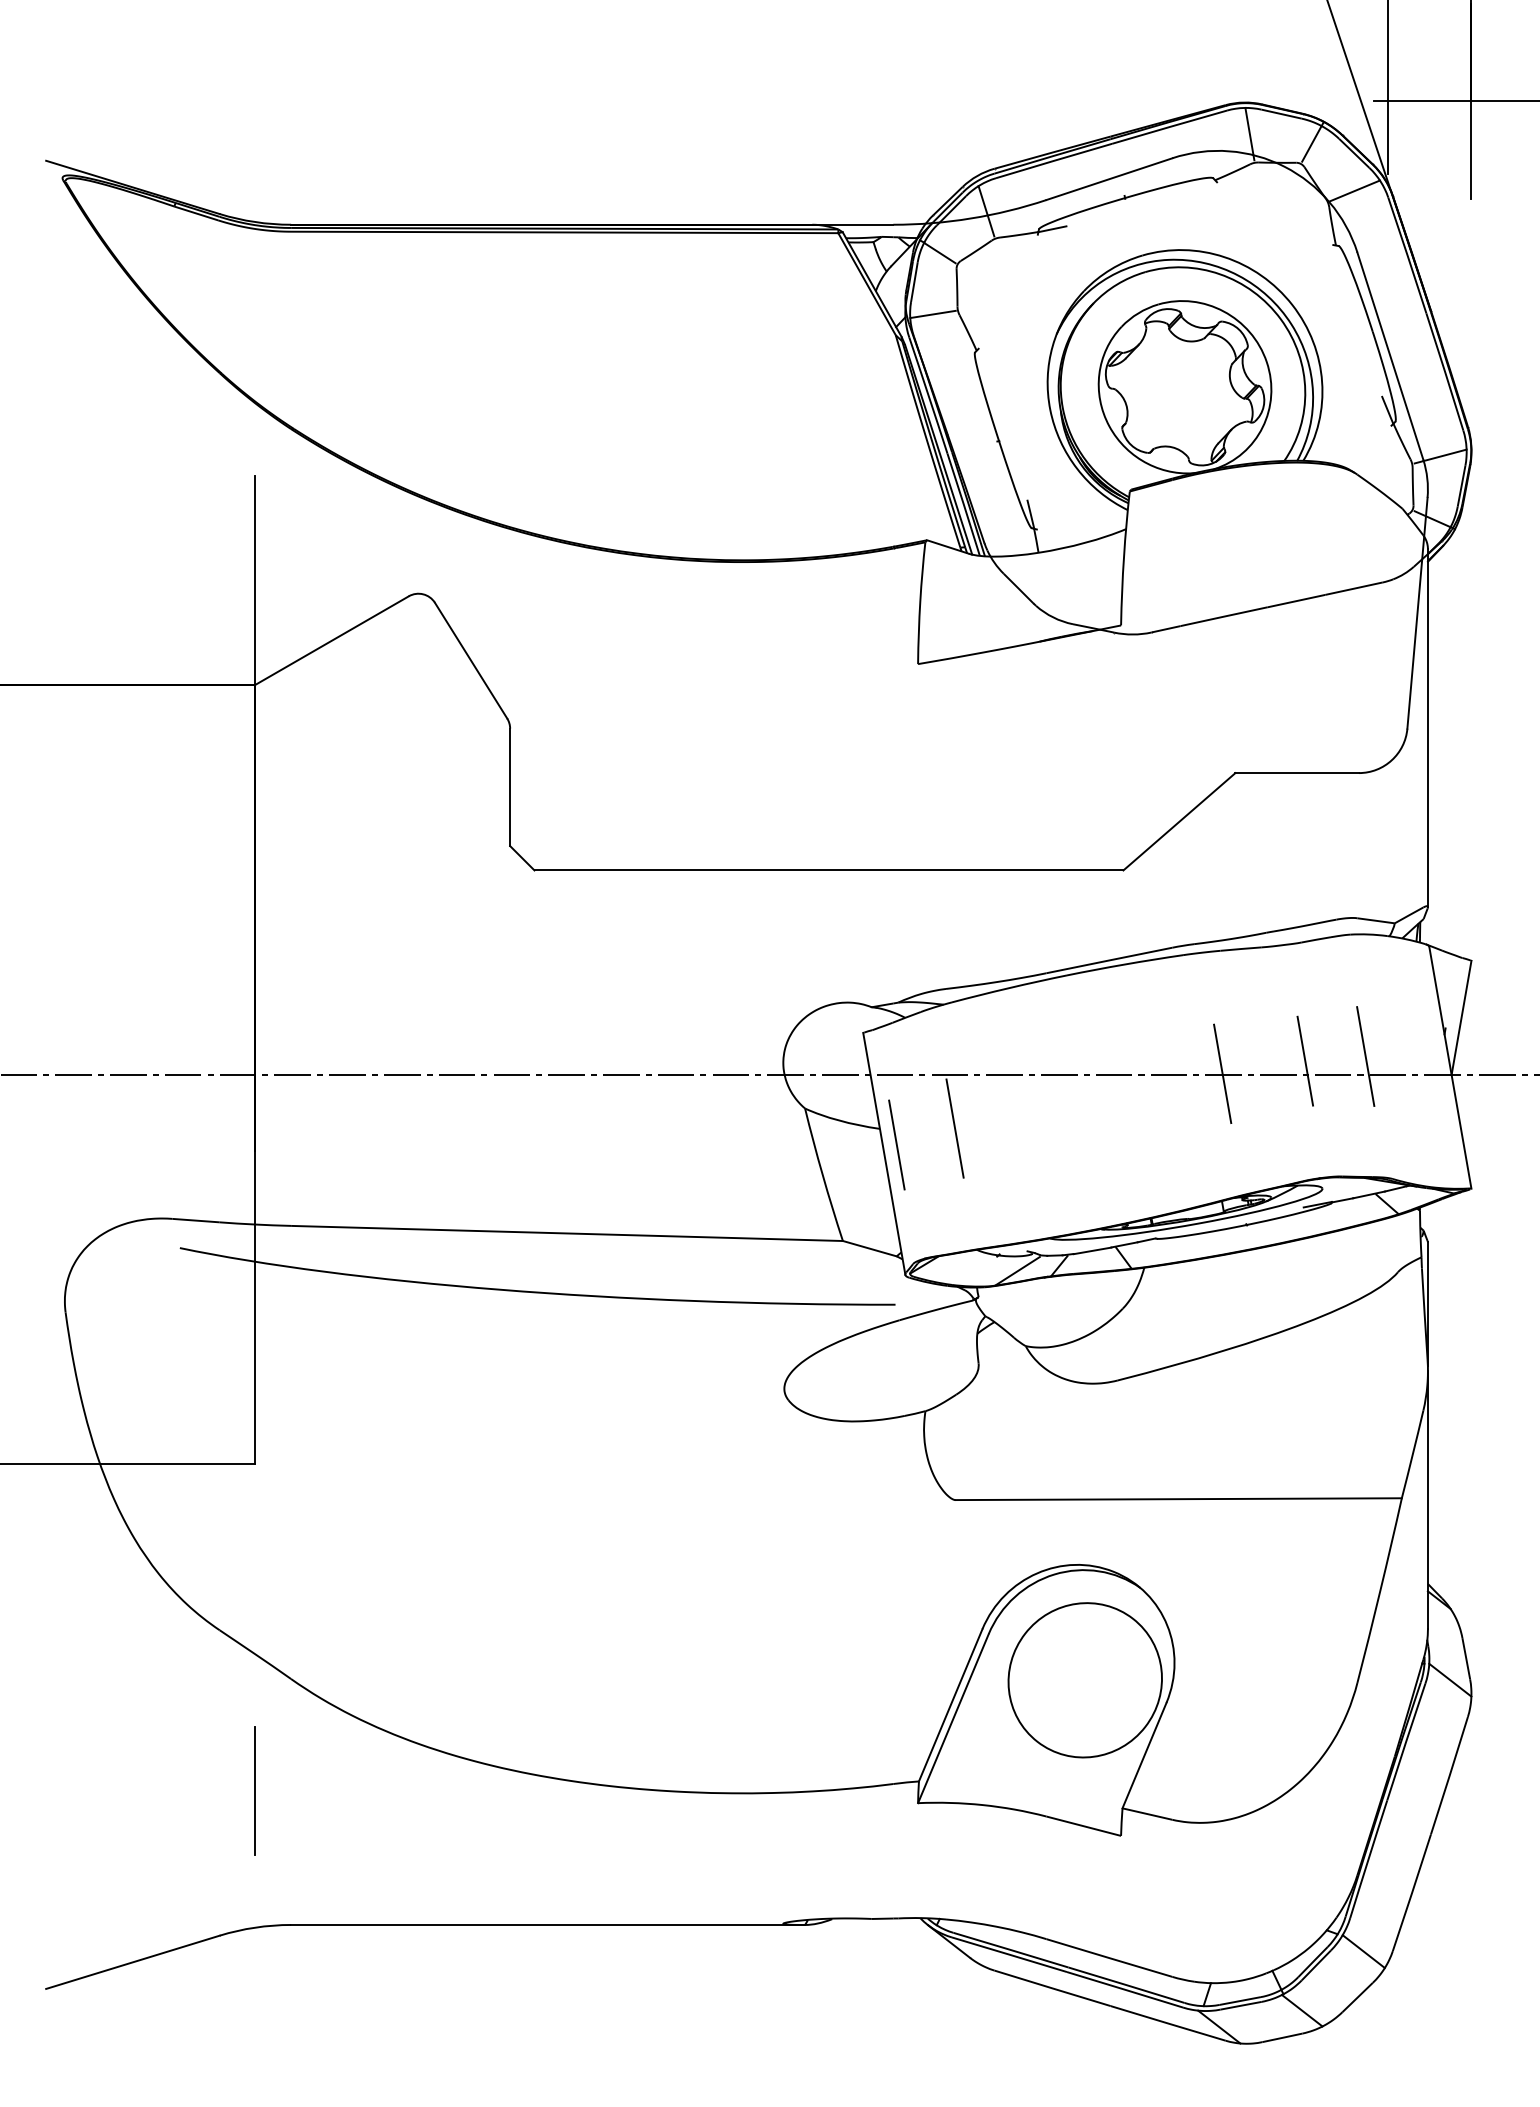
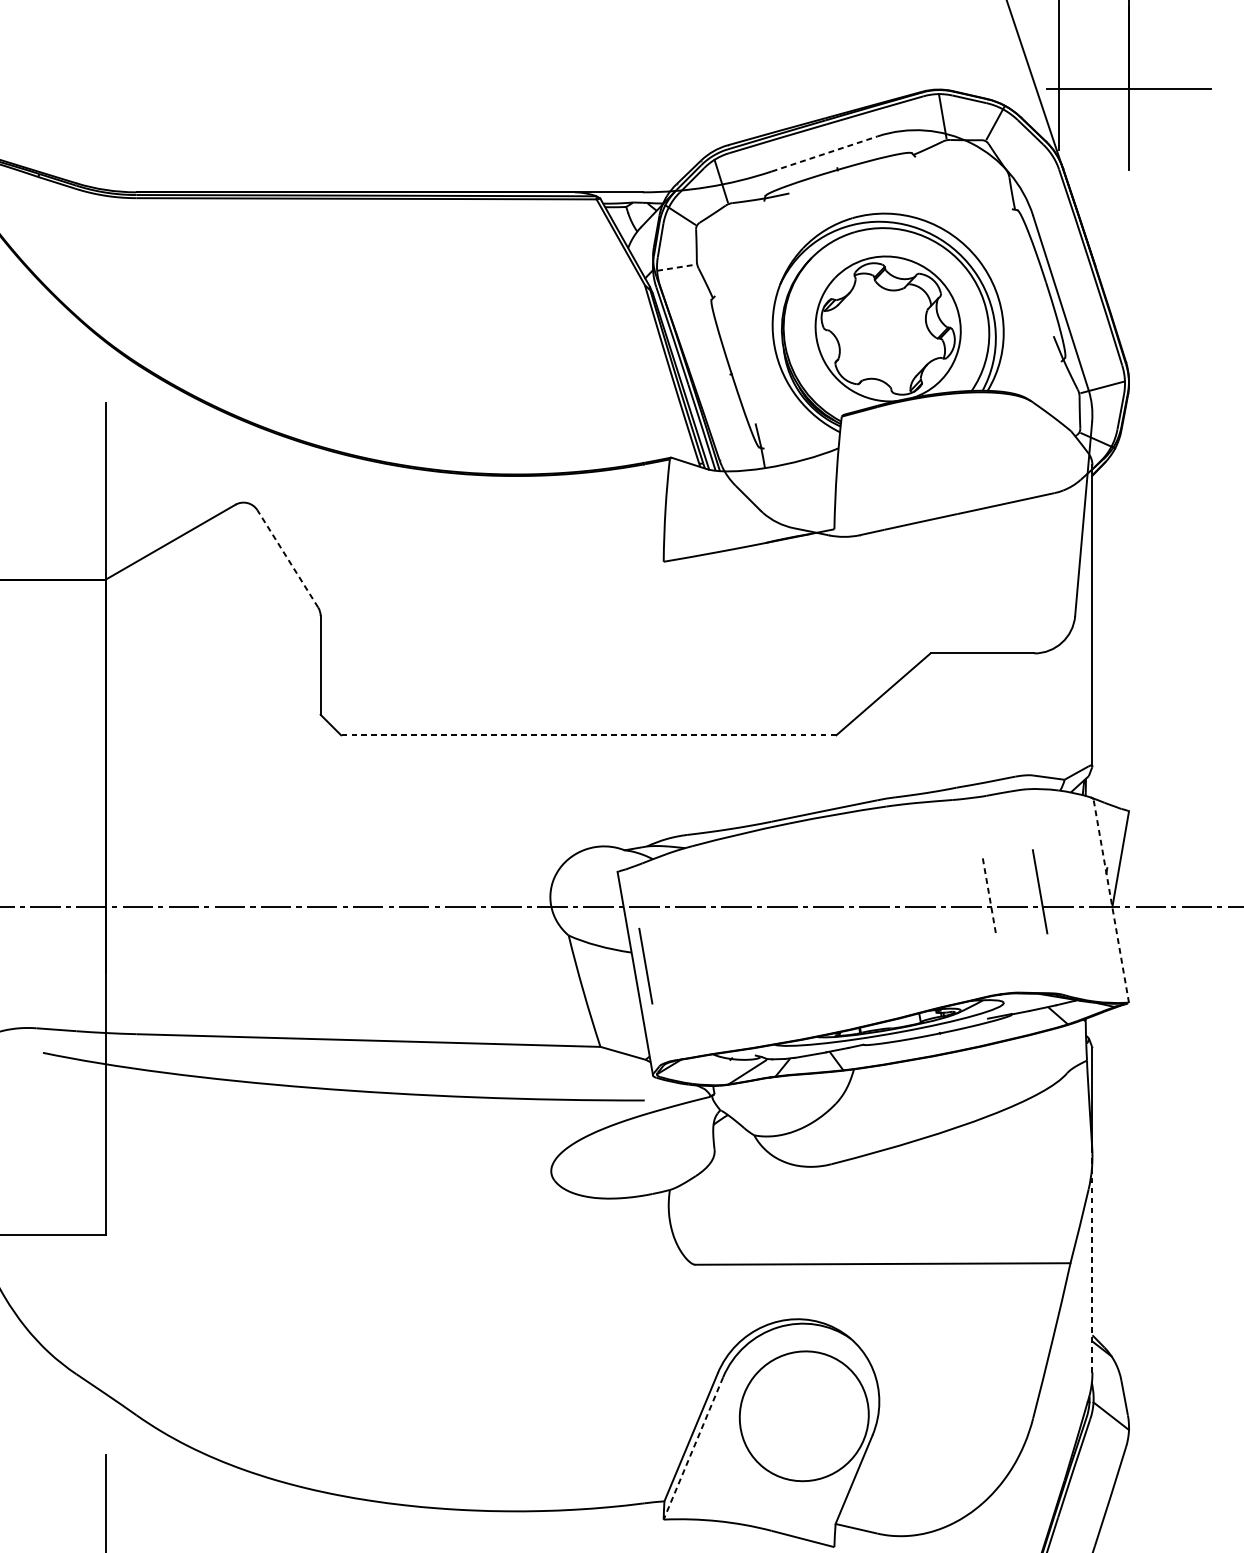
line: (1109, 179) -> (824, 154), solid -> dashed
line: (1354, 190) -> (1030, 163), removed
line: (933, 314) -> (676, 267), solid -> dashed
line: (470, 660) -> (287, 558), solid -> dashed
line: (828, 870) -> (588, 735), solid -> dashed
line: (1305, 1060) -> (989, 895), solid -> dashed
line: (1450, 1067) -> (1111, 900), solid -> dashed
line: (1222, 1073) -> (919, 906), removed
line: (954, 1128) -> (694, 952), removed
line: (1427, 1499) -> (1092, 1264), solid -> dashed
line: (953, 1718) -> (693, 1448), solid -> dashed

